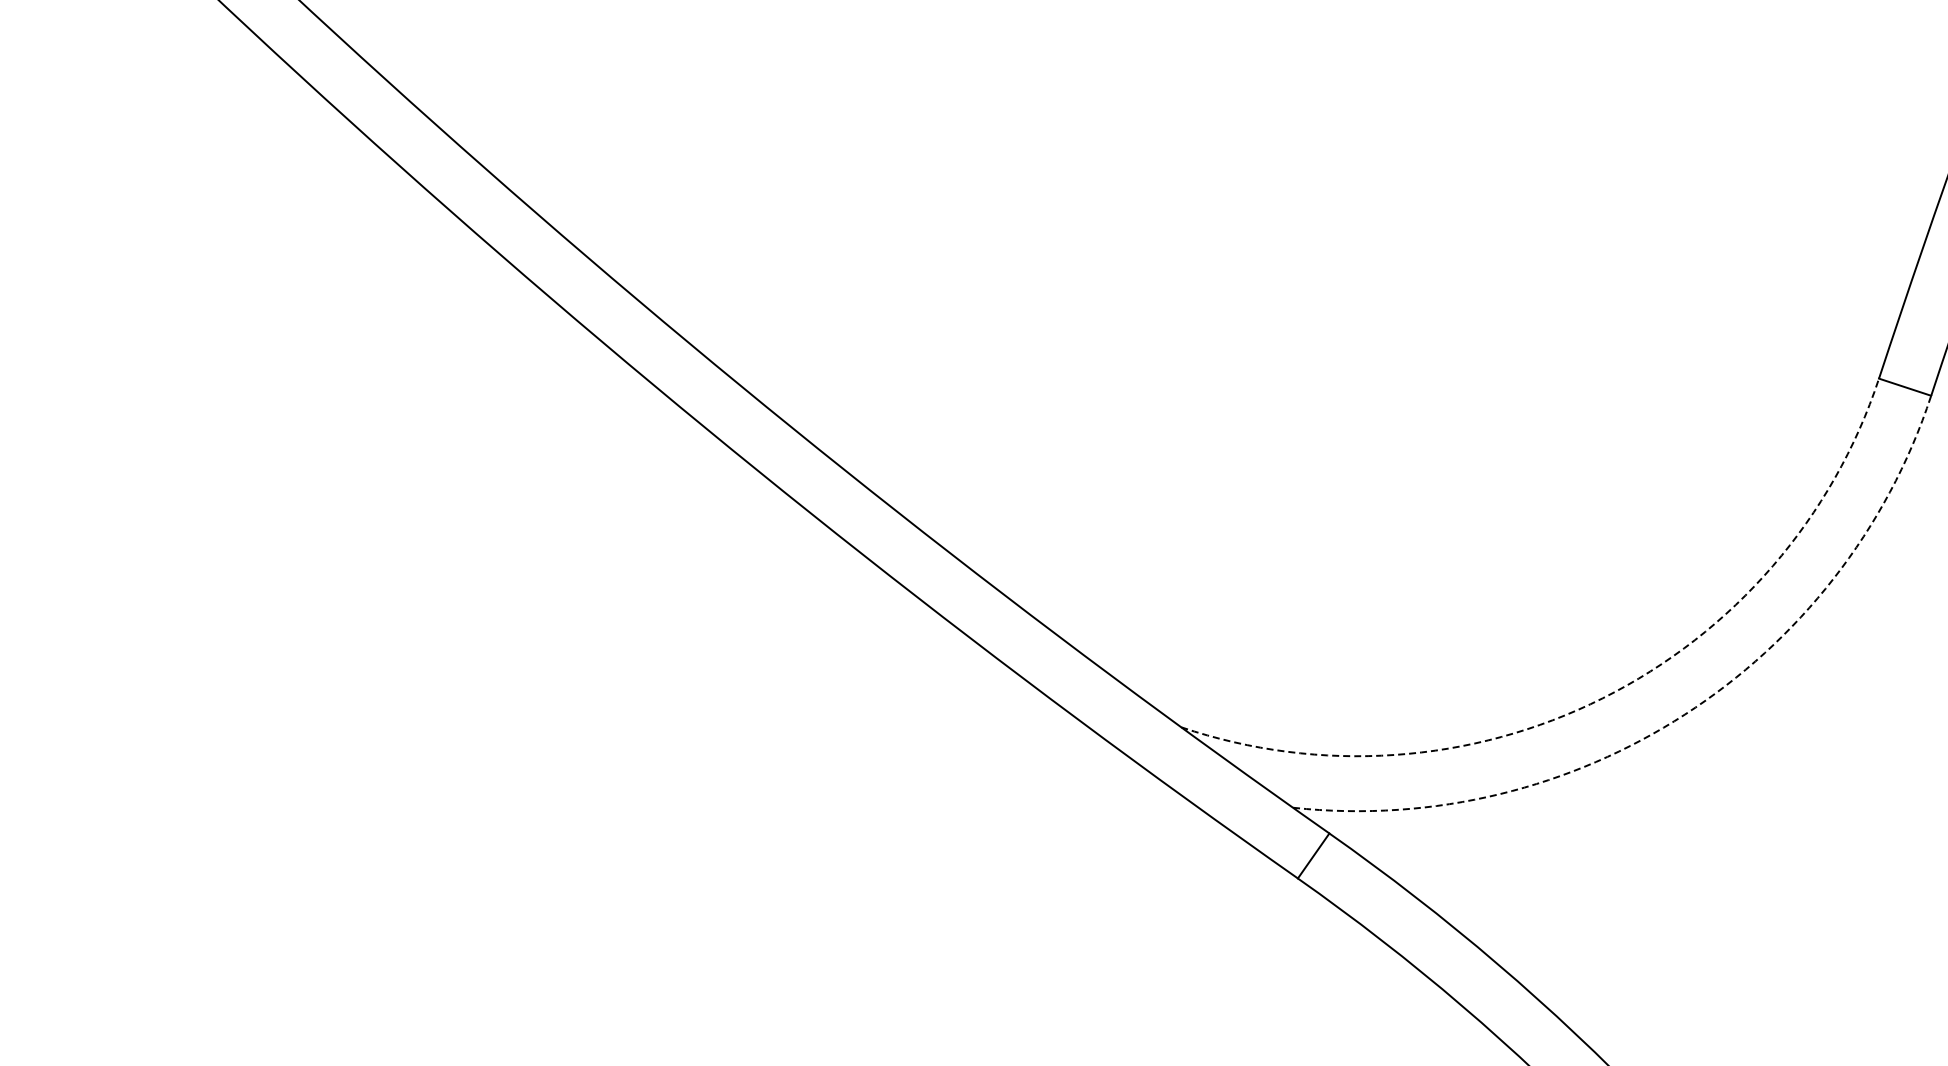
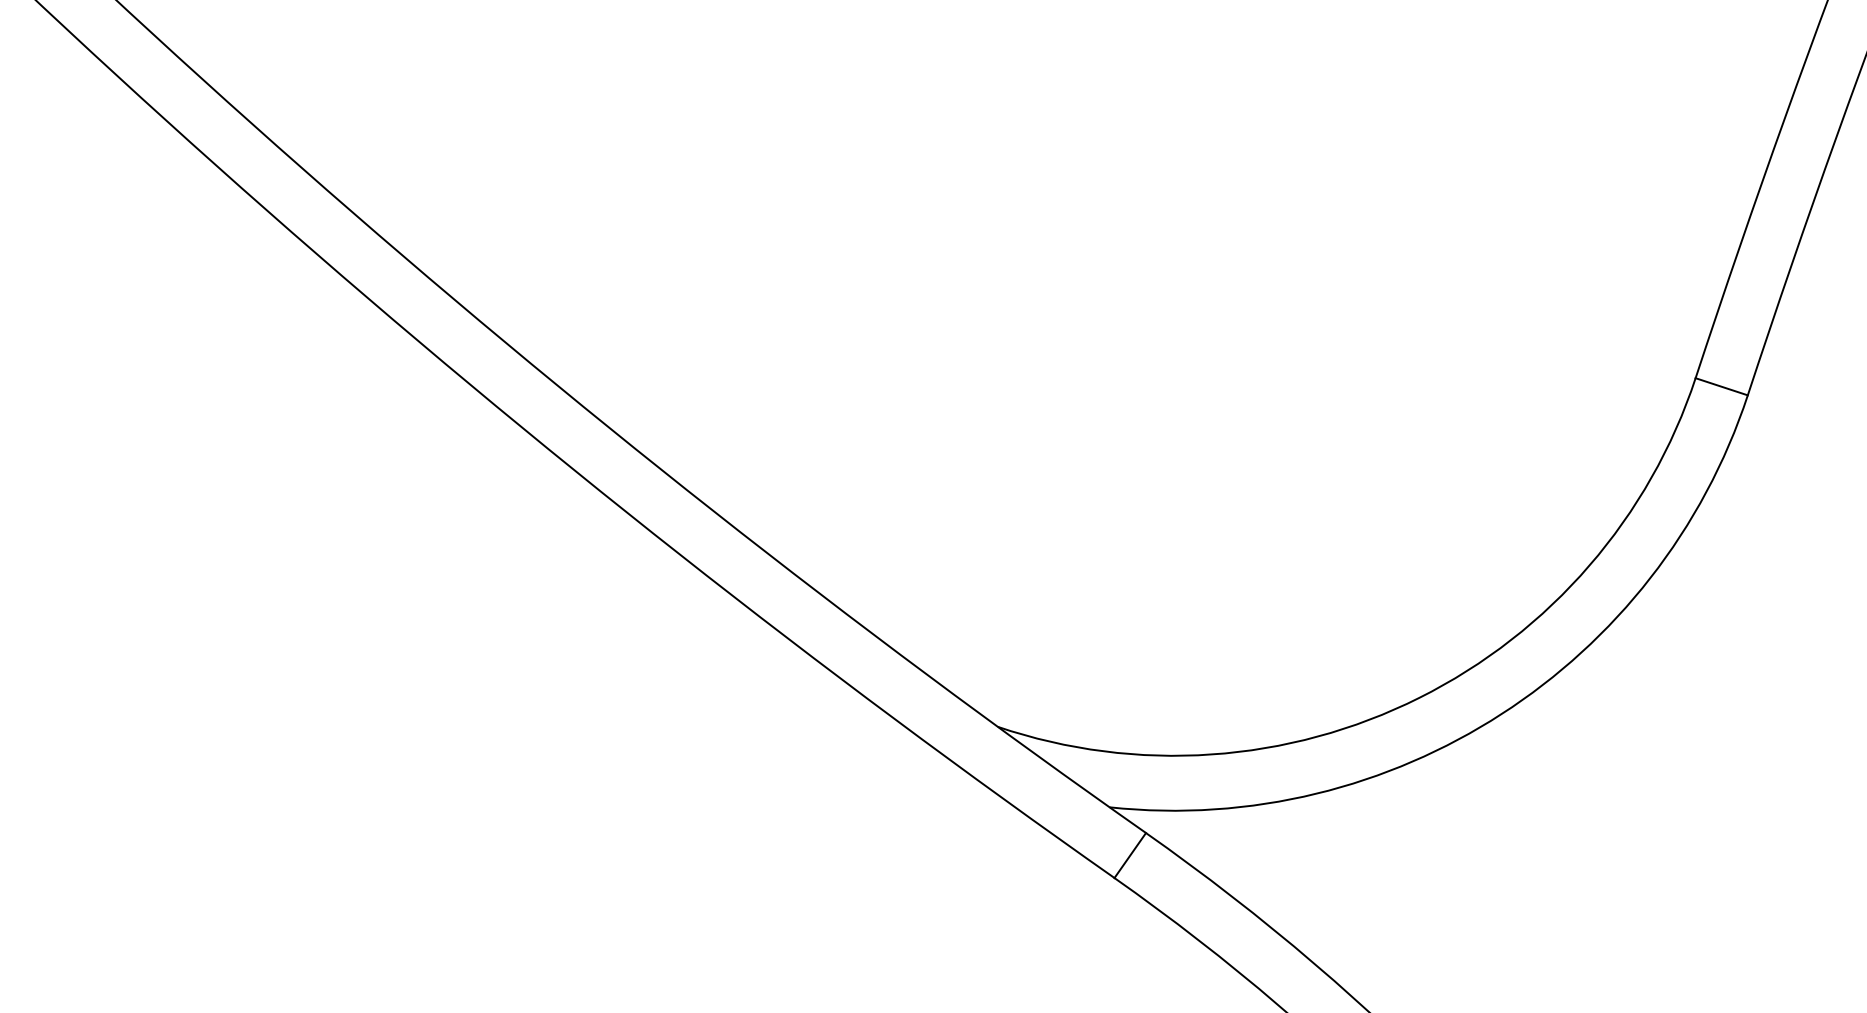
arc: (1602, 698) -> (1419, 698), dashed -> solid
arc: (1684, 714) -> (1501, 714), dashed -> solid

